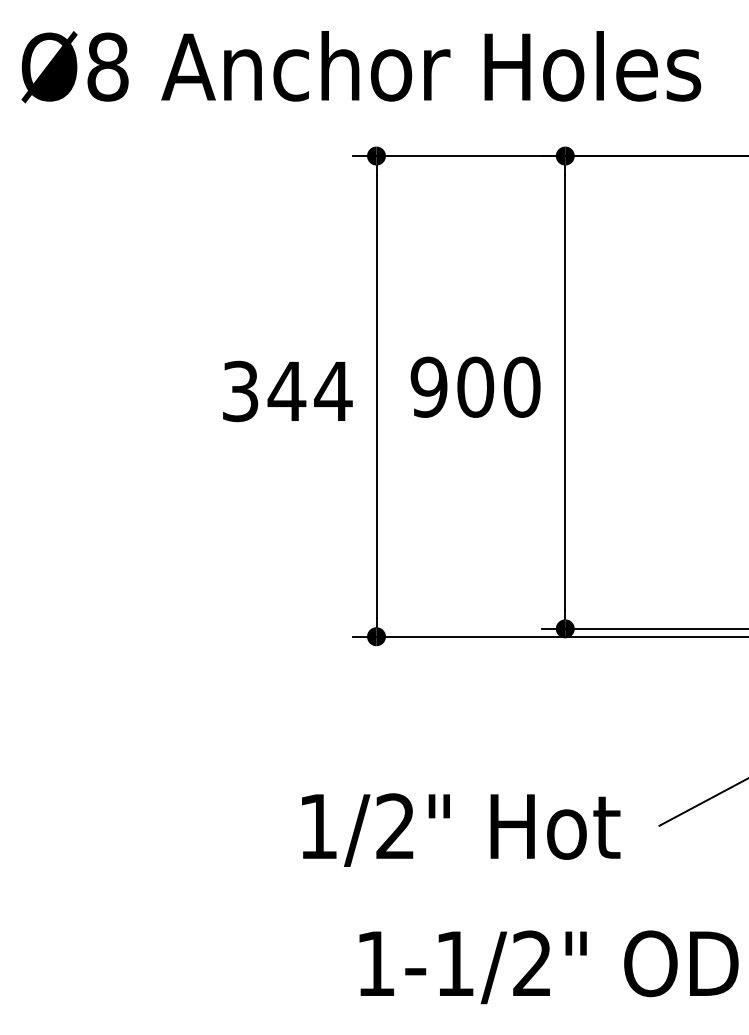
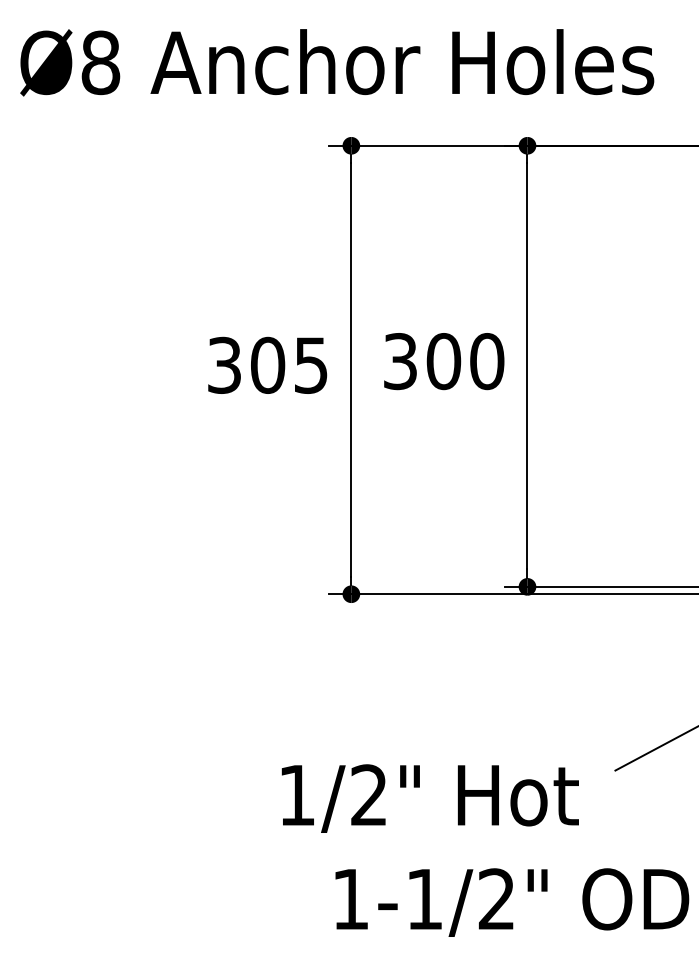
text: (429, 387) -> (400, 361), 900 -> 300
text: (310, 390) -> (289, 364), 344 -> 305
text: (460, 829) -> (429, 798), moved

